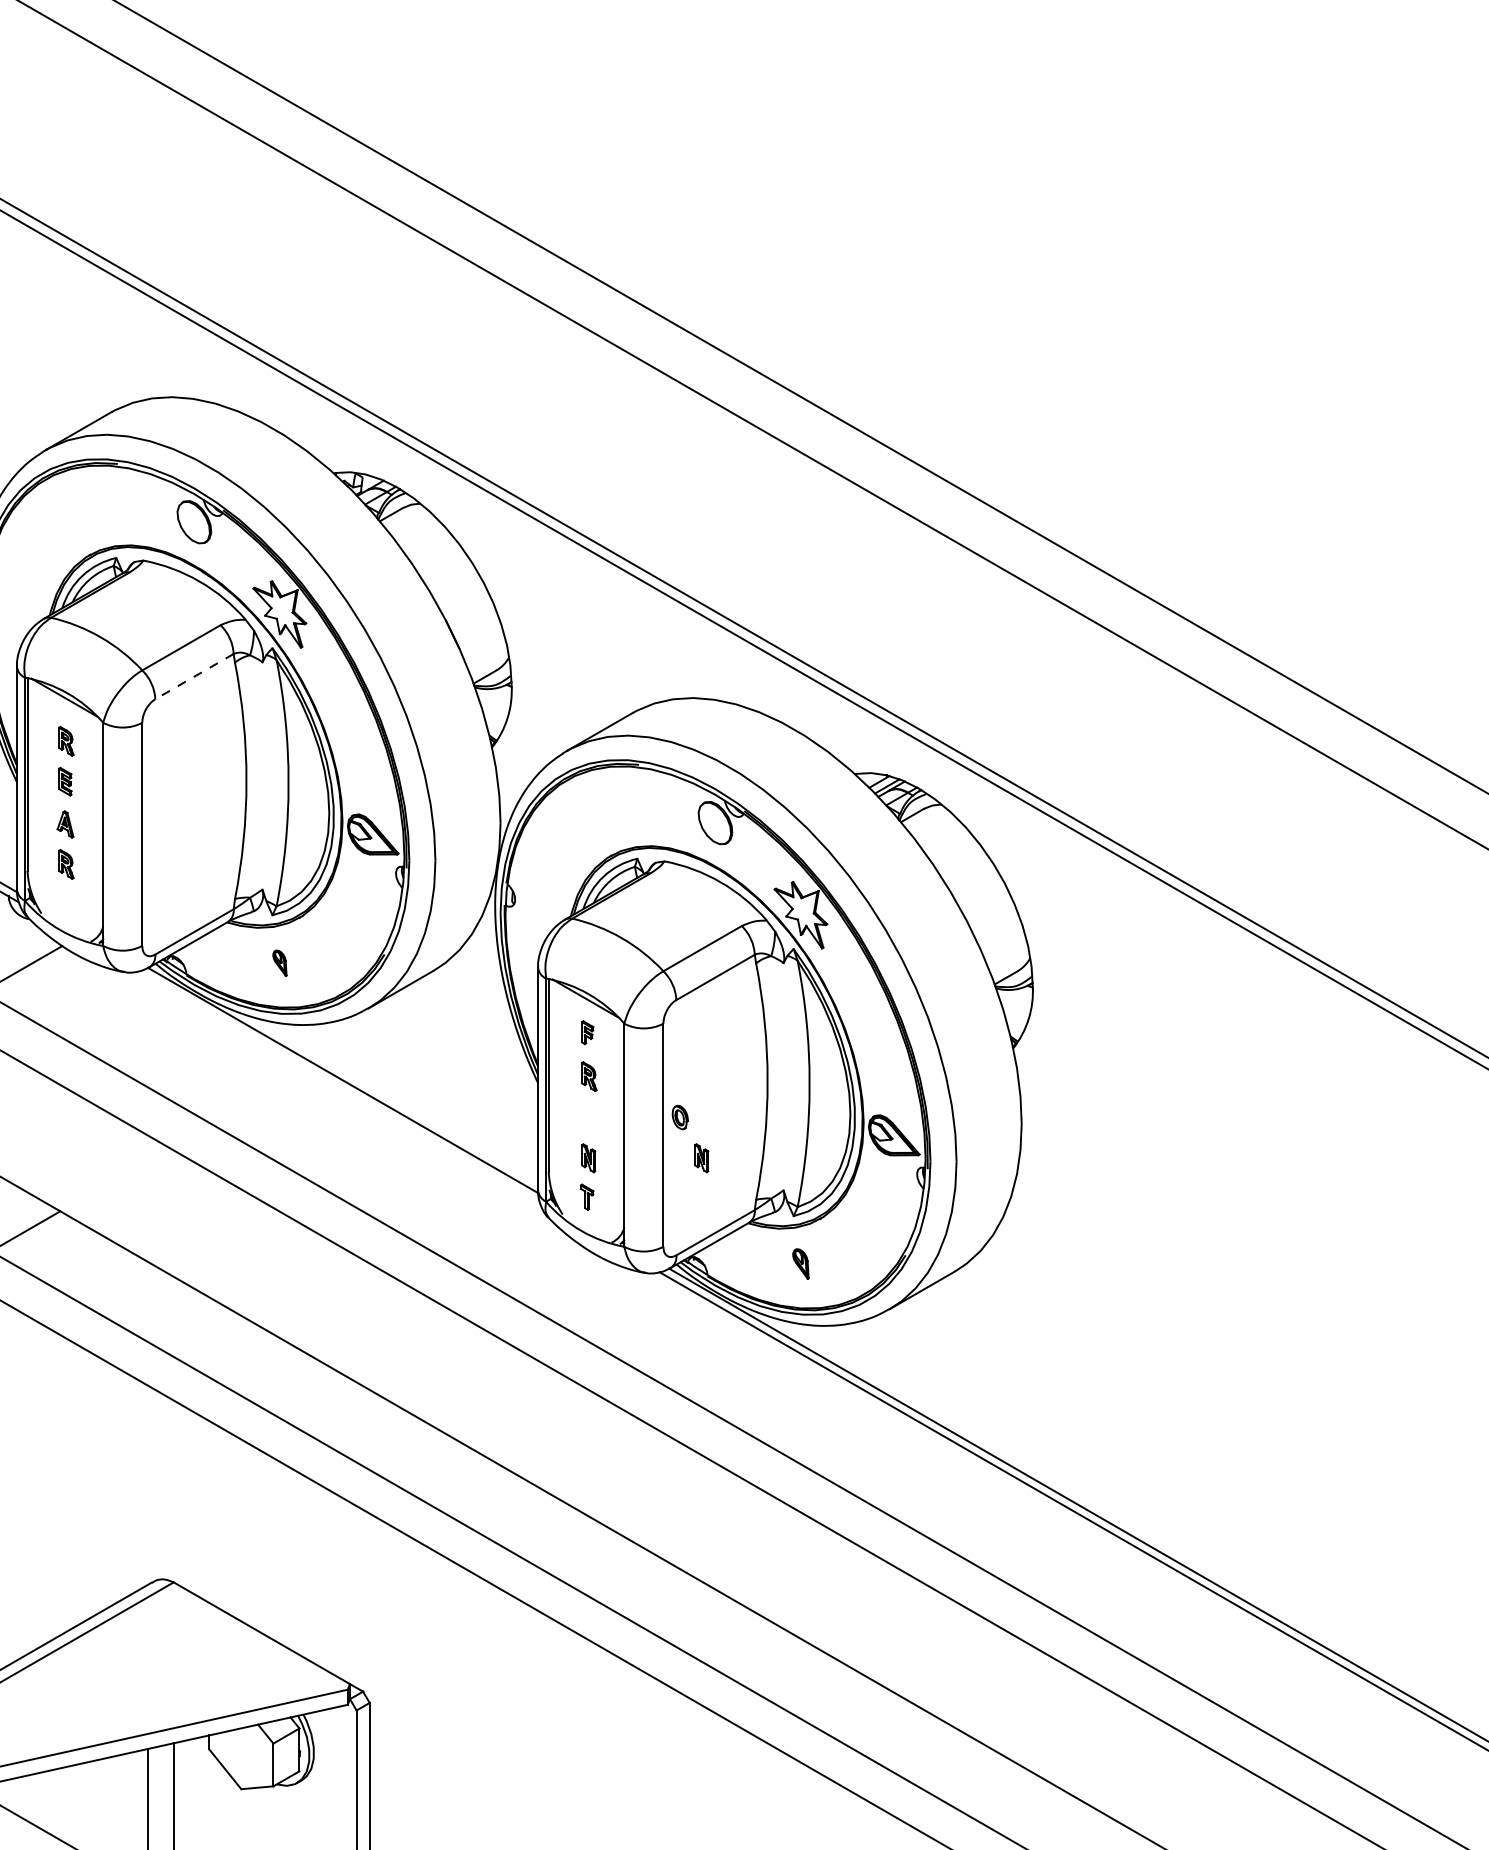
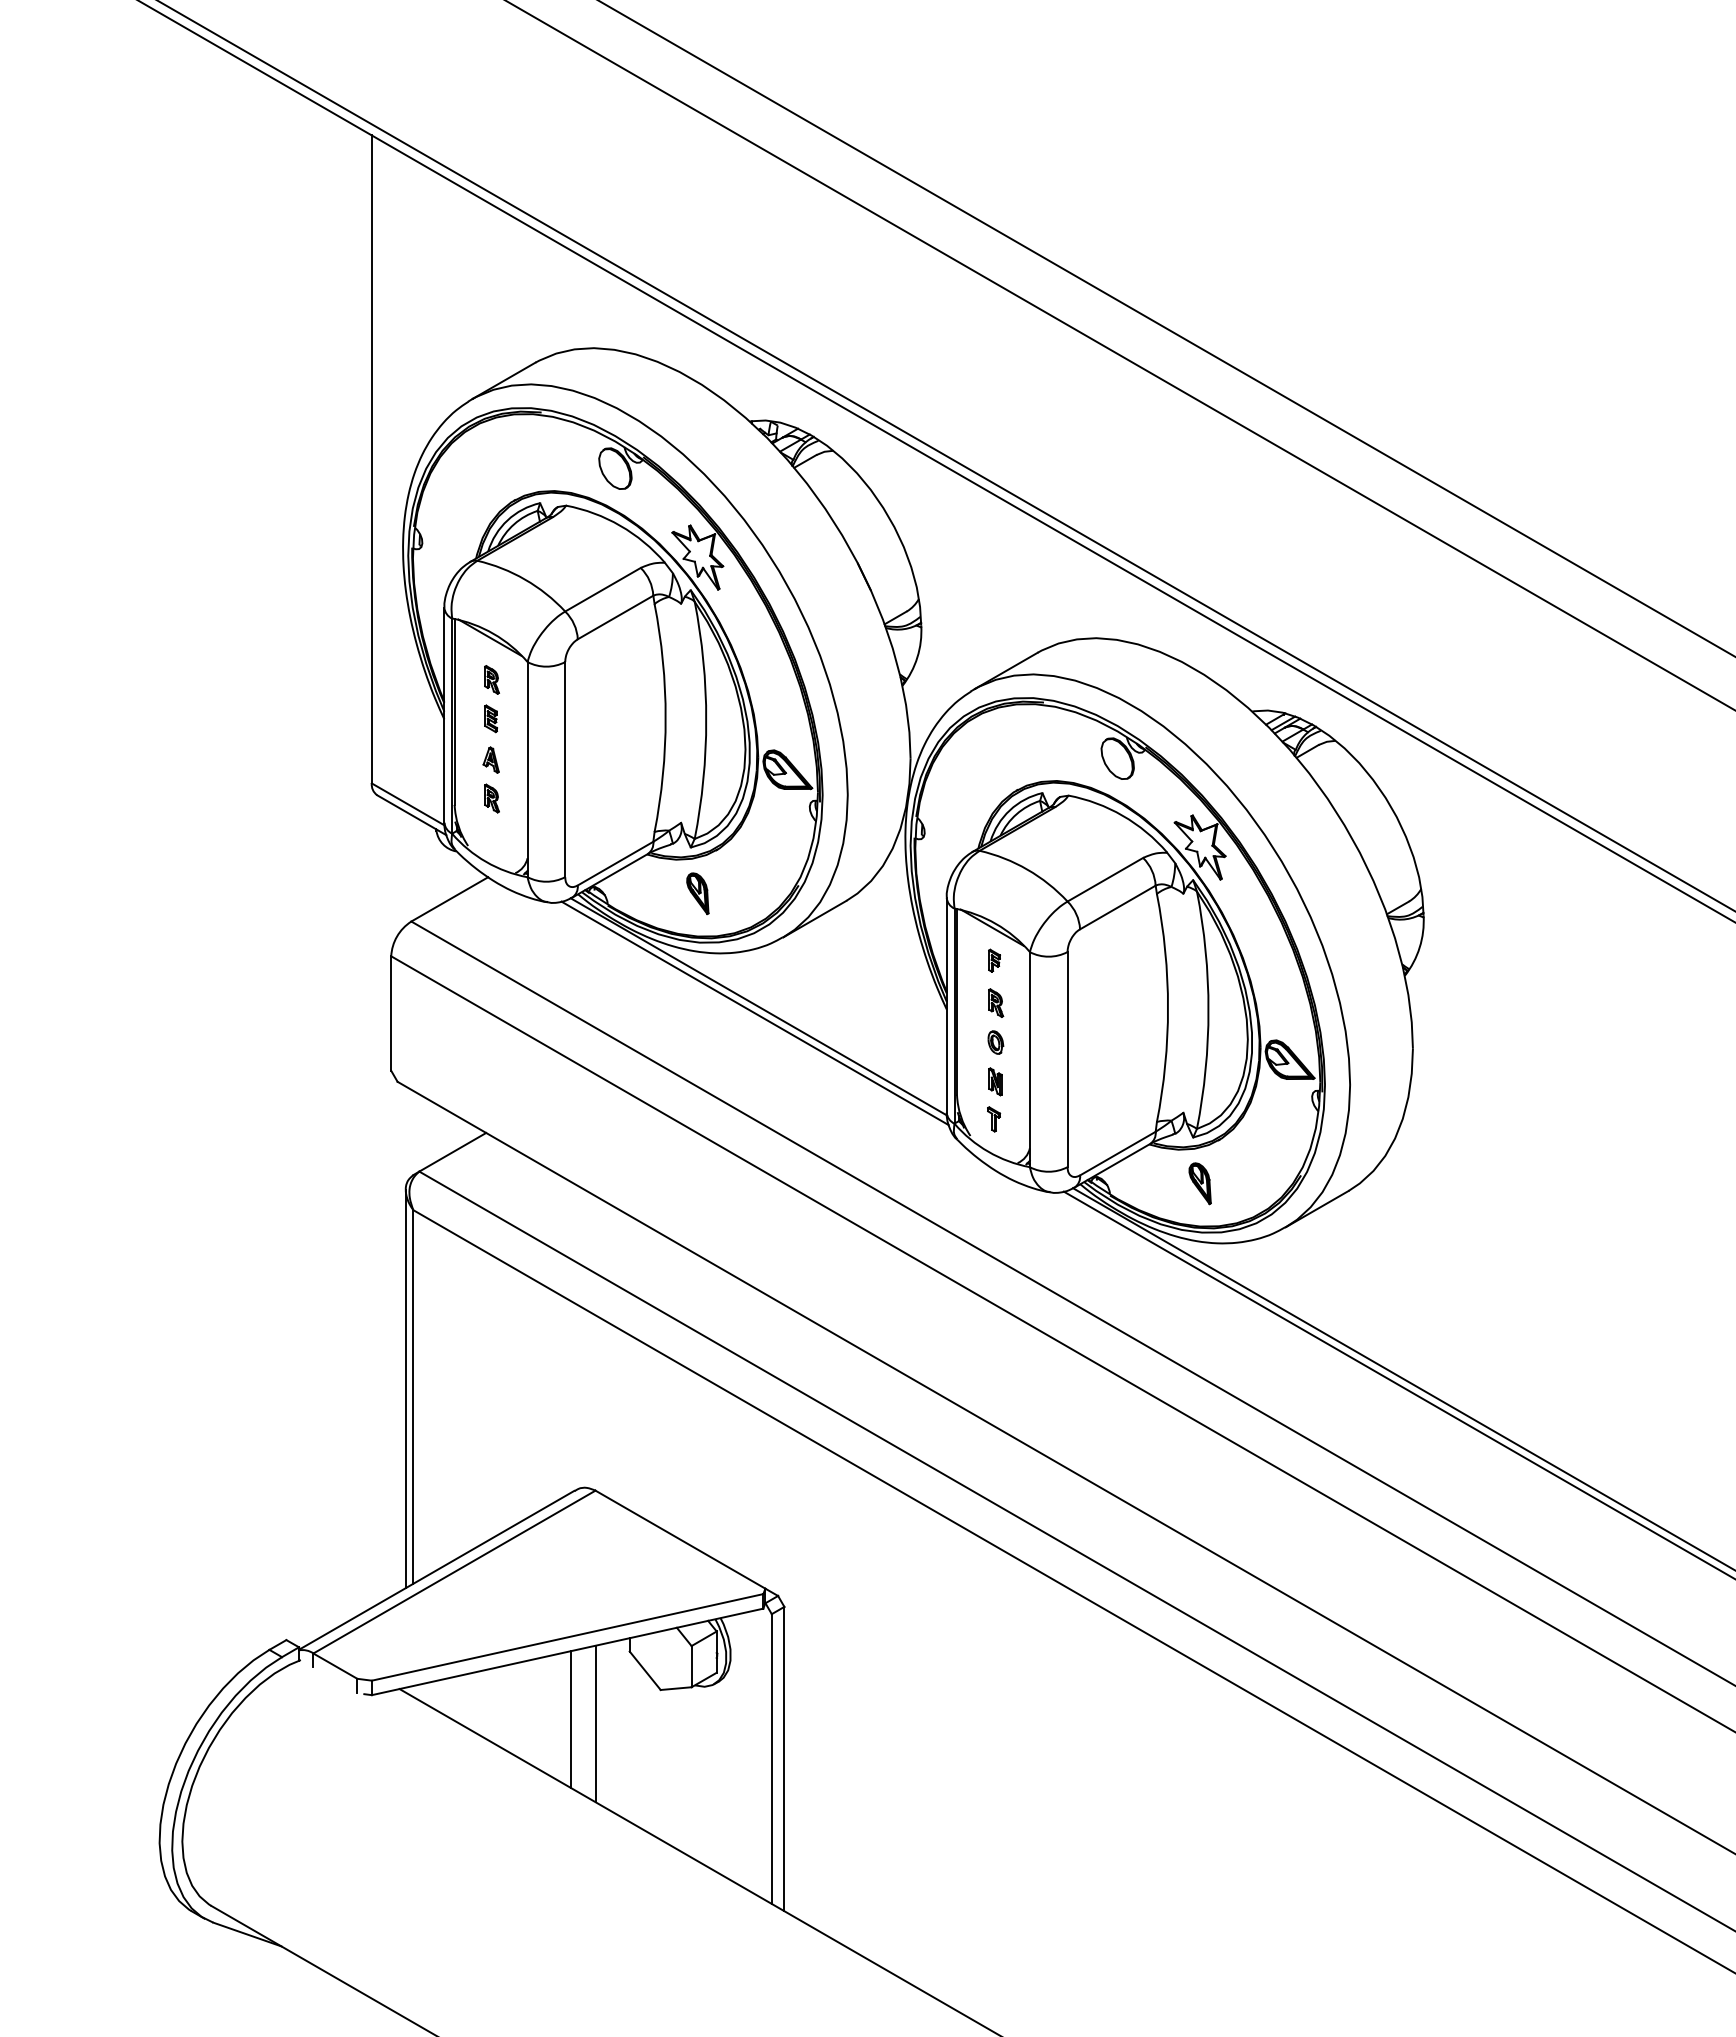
line: (194, 676) -> (615, 617), dashed -> solid
part: (279, 962) -> (697, 893), size x1.67
line: (338, 1087) -> (754, 1013), added
part: (679, 1117) -> (995, 1042), moved
part: (701, 1157) -> (1104, 1081), removed
part: (800, 1263) -> (1199, 1183), size x1.43

